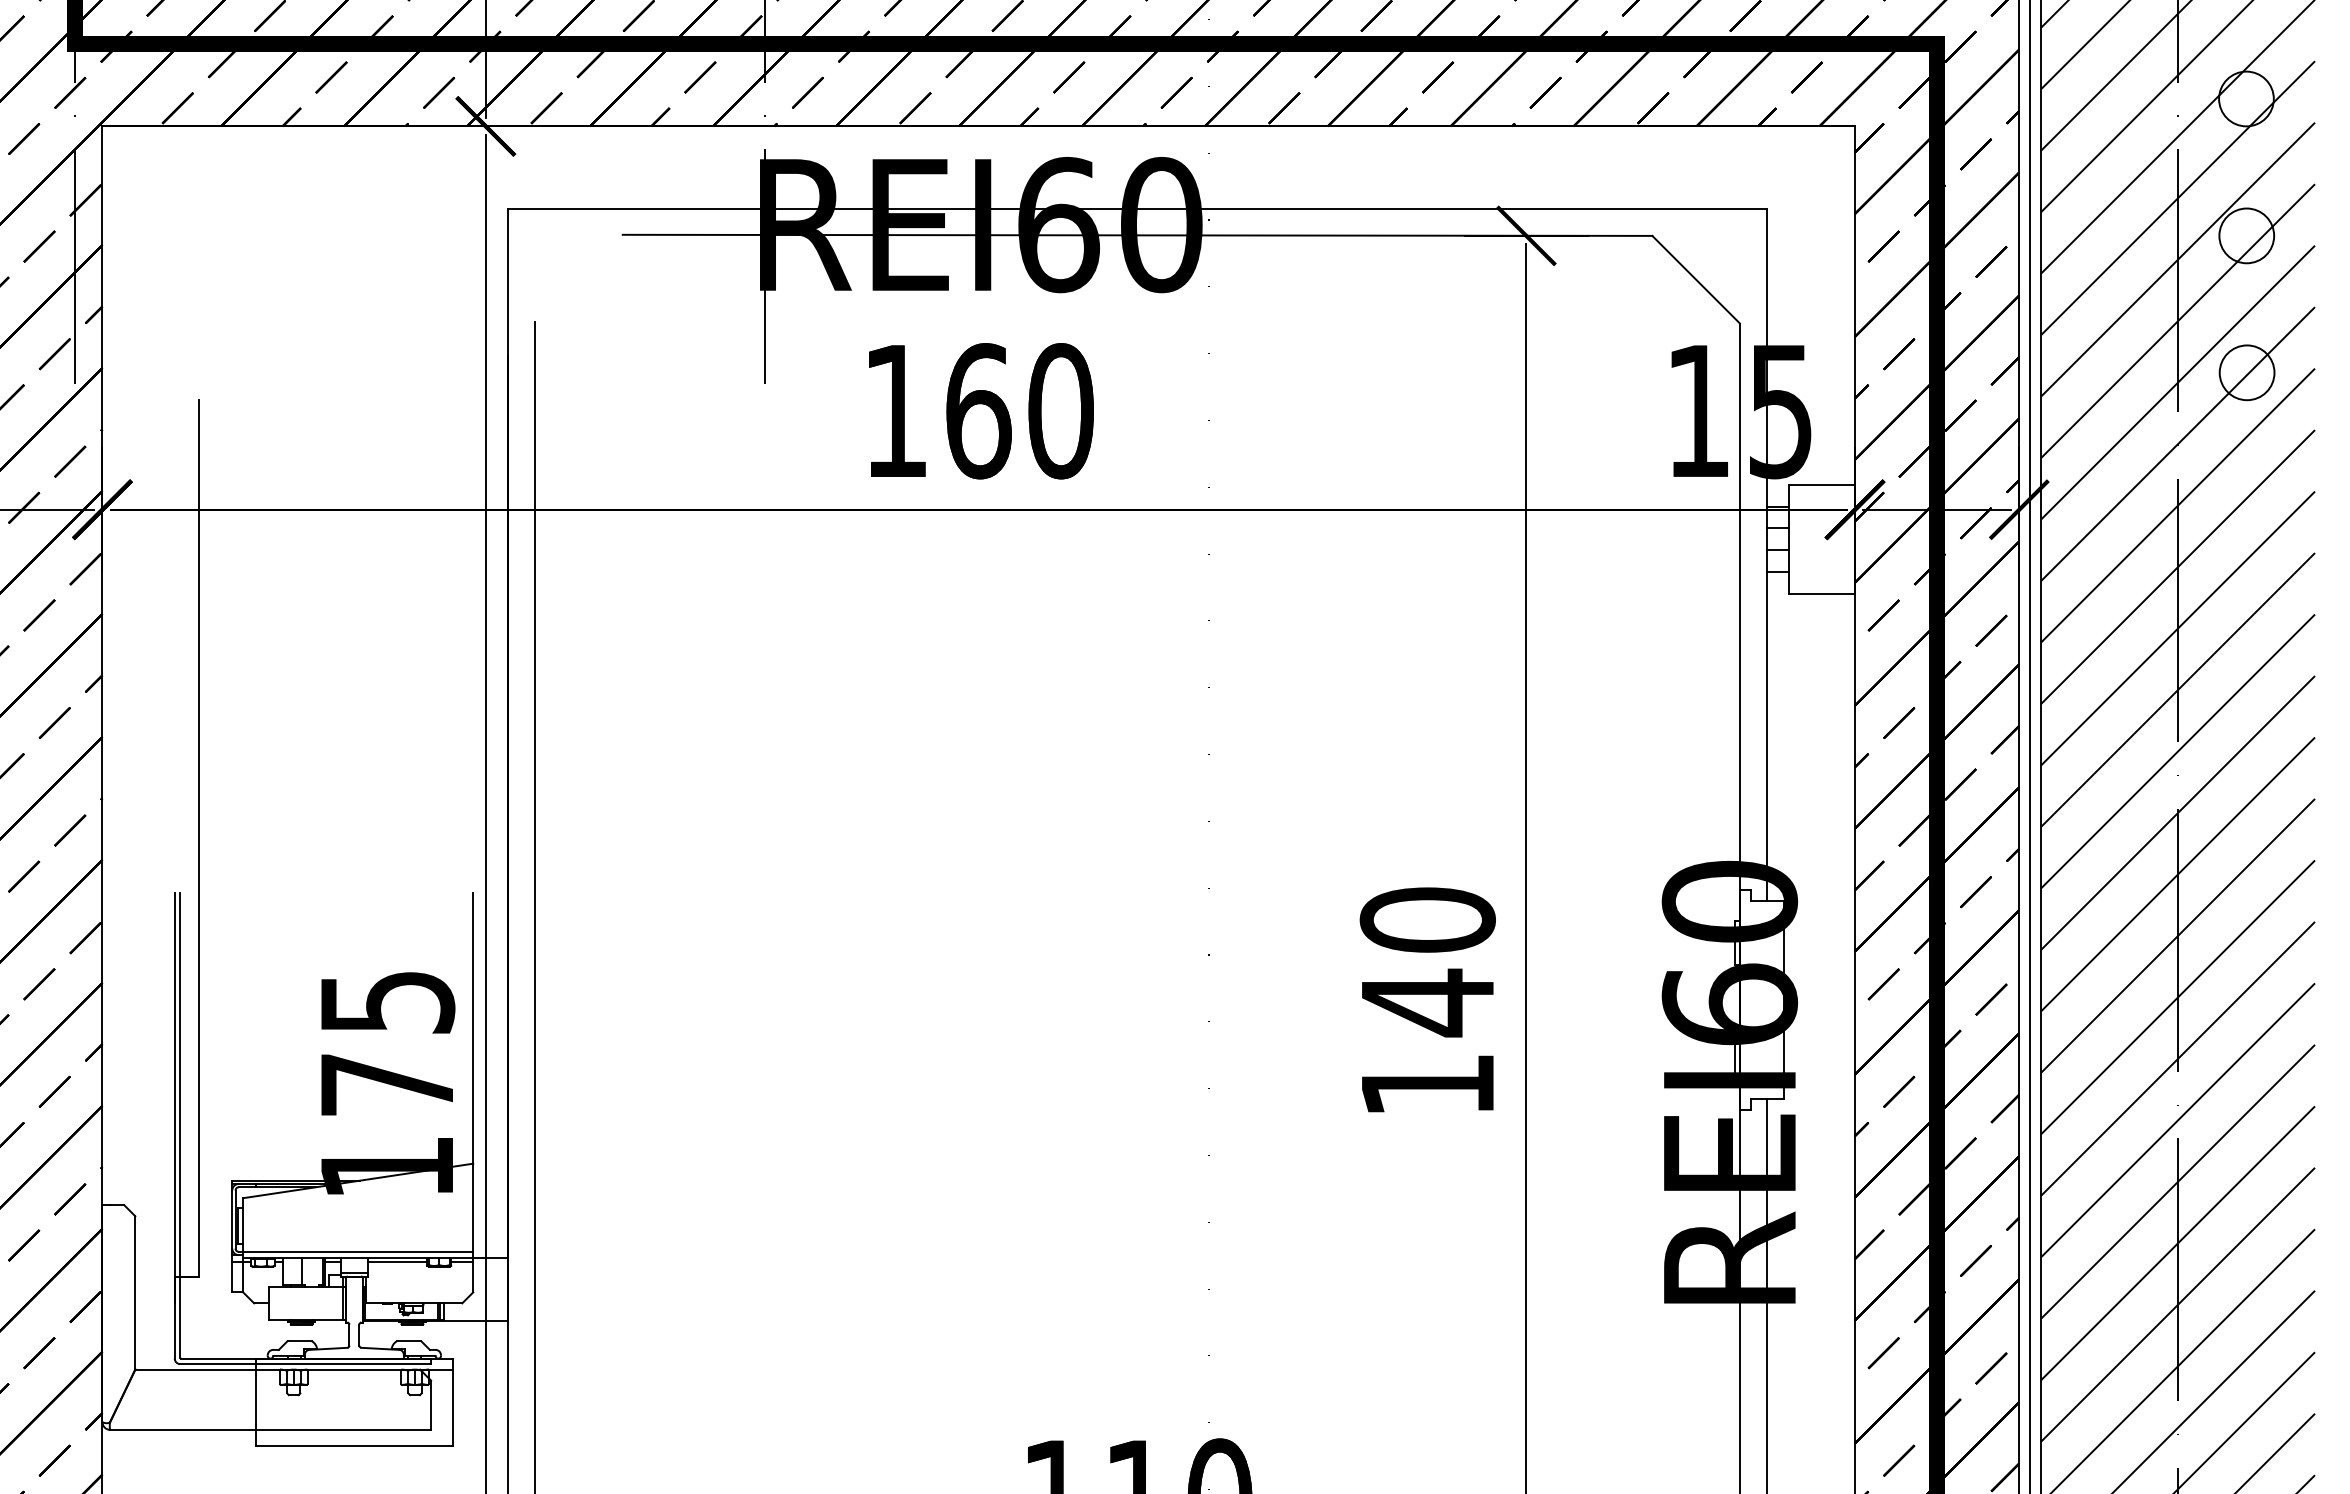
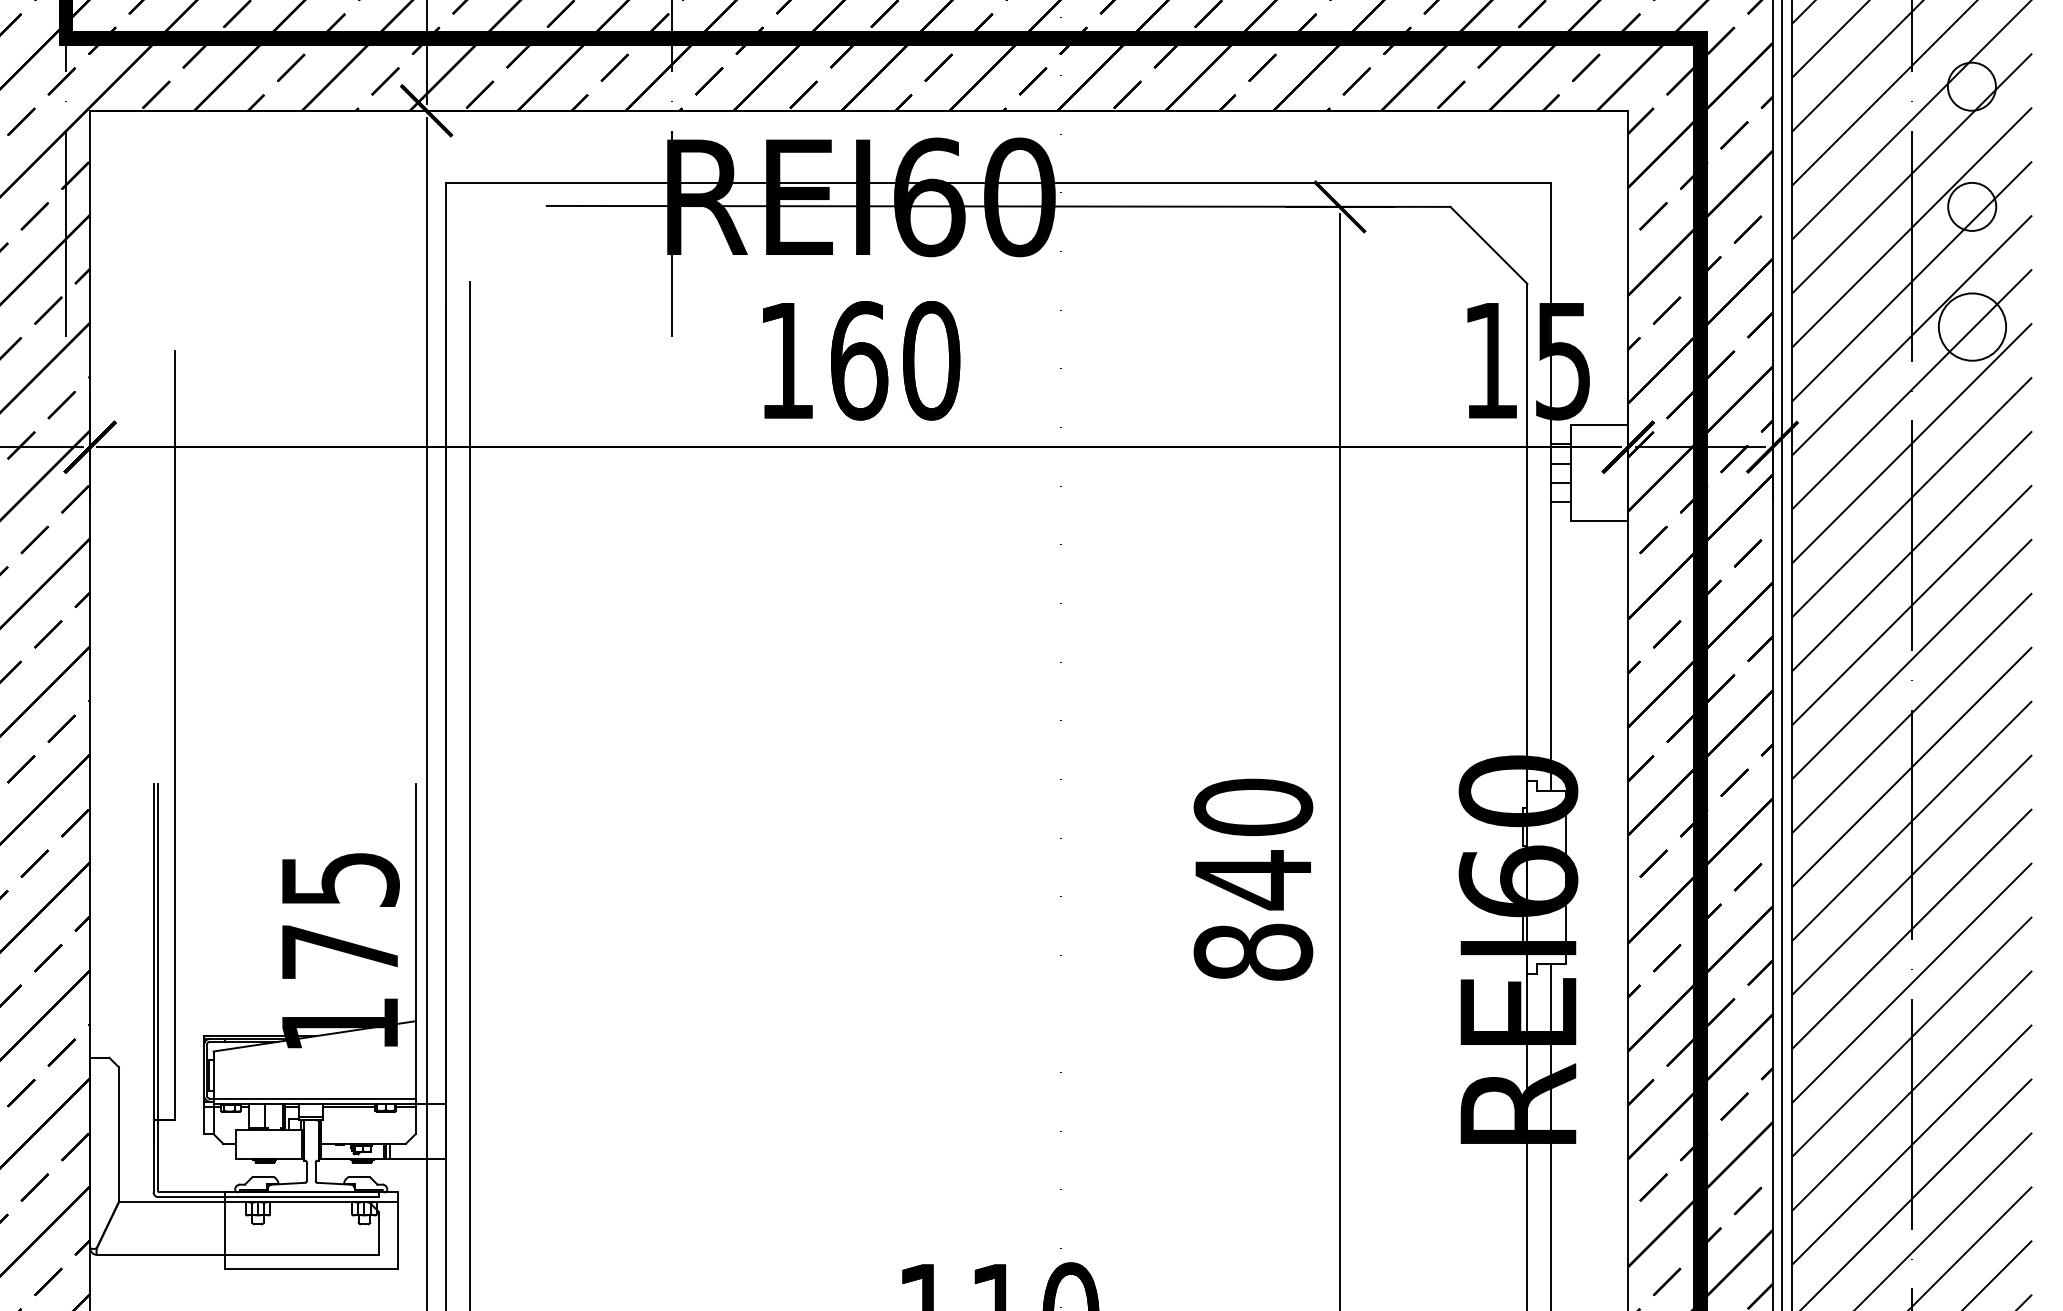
circle: (2246, 372) -> (1971, 326), size x1.4
text: (1427, 1084) -> (1253, 951), 140 -> 840

